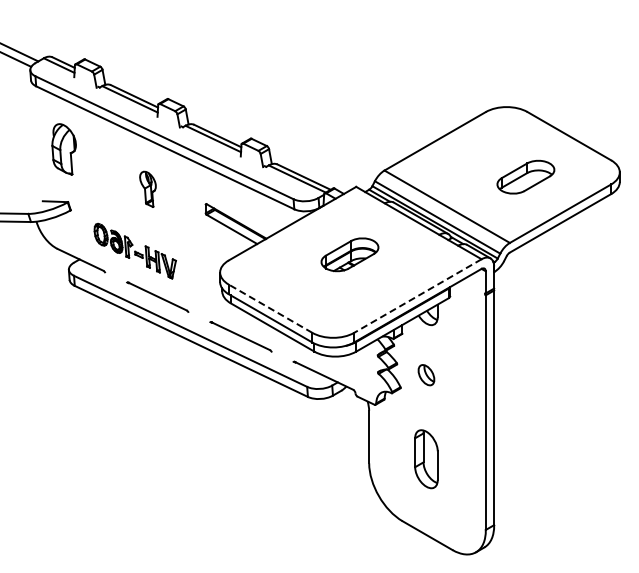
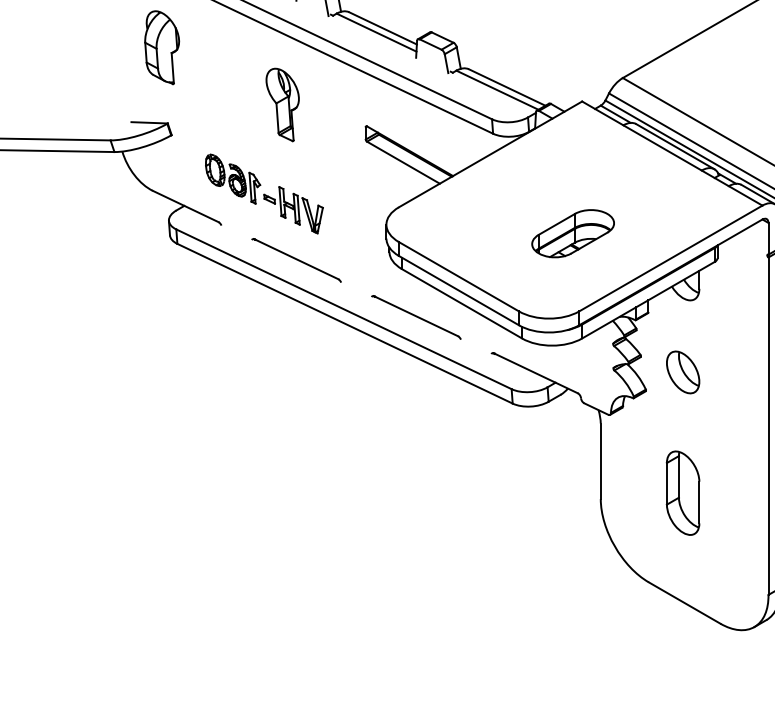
part: (147, 189) -> (281, 105), size x1.43
part: (349, 254) -> (572, 233), moved
line: (417, 296) -> (670, 259), dashed -> solid
line: (270, 308) -> (458, 276), dashed -> solid
part: (426, 374) -> (683, 371), size x1.43

